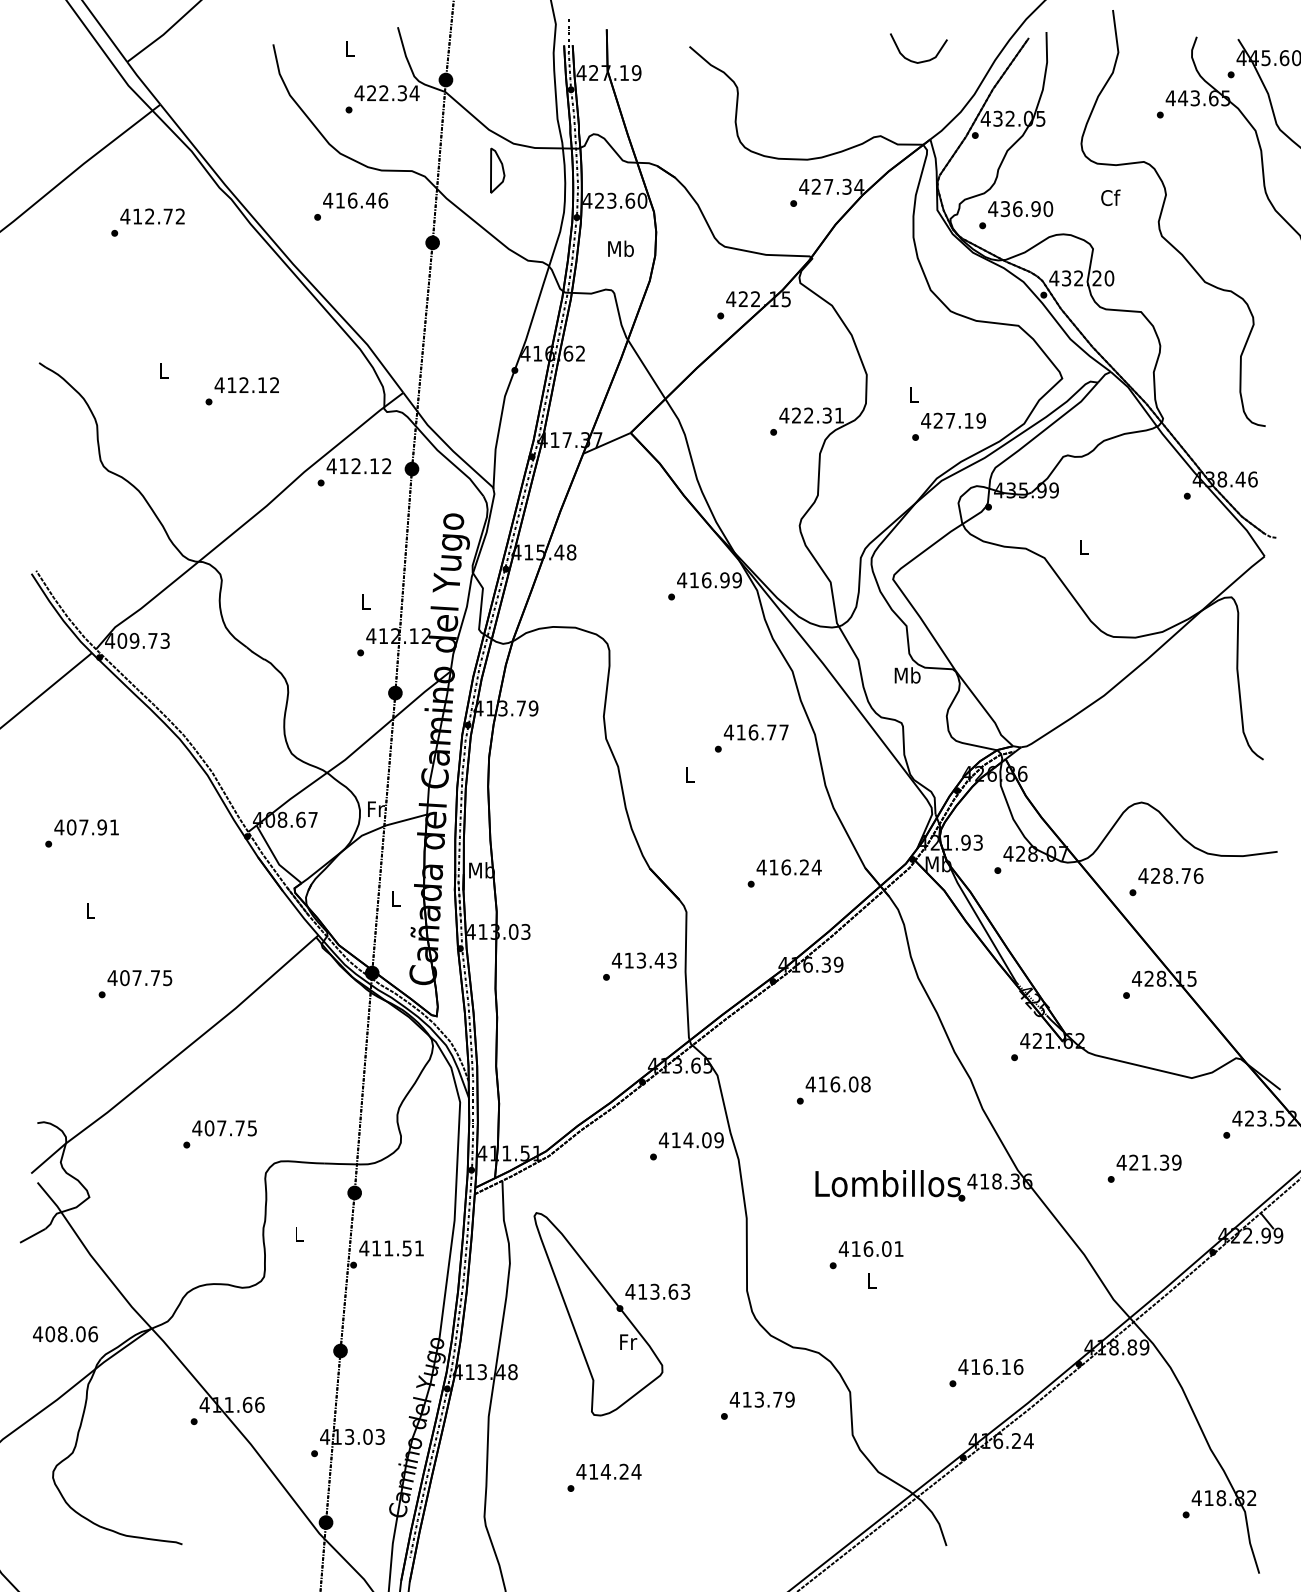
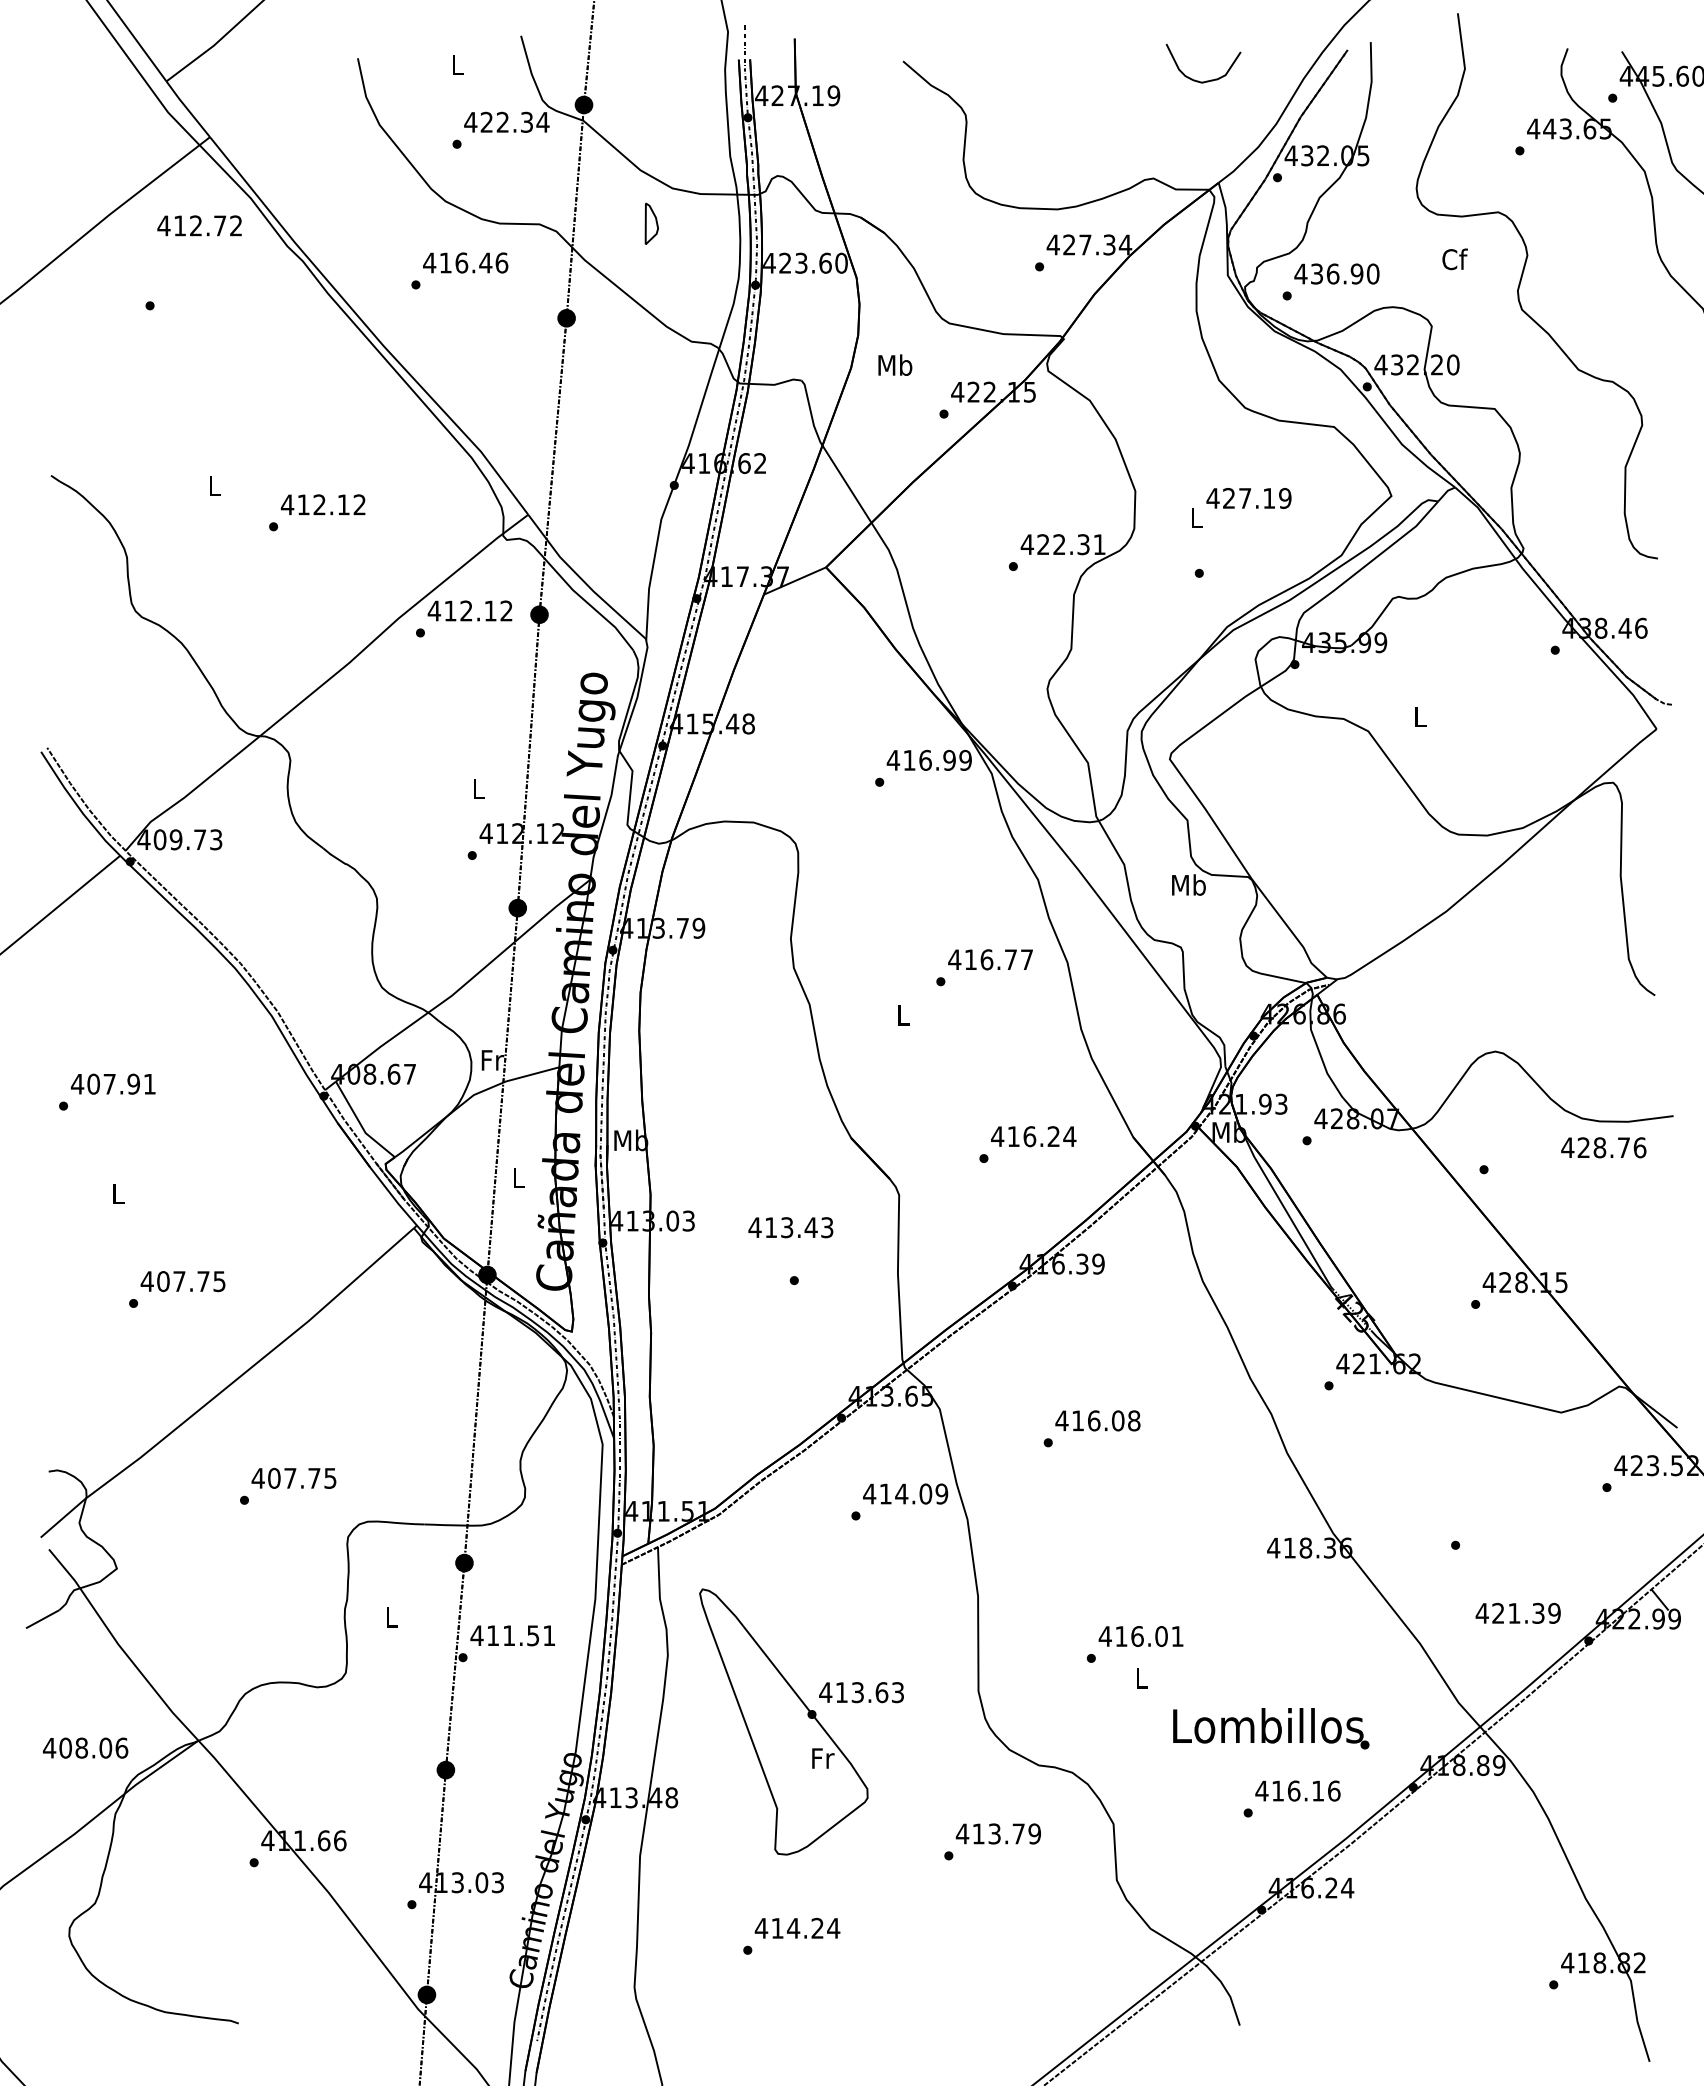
part: (497, 170) -> (651, 223), size x0.7
text: (152, 216) -> (199, 225), moved
text: (621, 248) -> (895, 364), moved
text: (953, 420) -> (1248, 498), moved
text: (1170, 875) -> (1603, 1147), moved
text: (644, 960) -> (790, 1227), moved
text: (1148, 1162) -> (1517, 1612), moved
text: (890, 1185) -> (1271, 1728), moved

